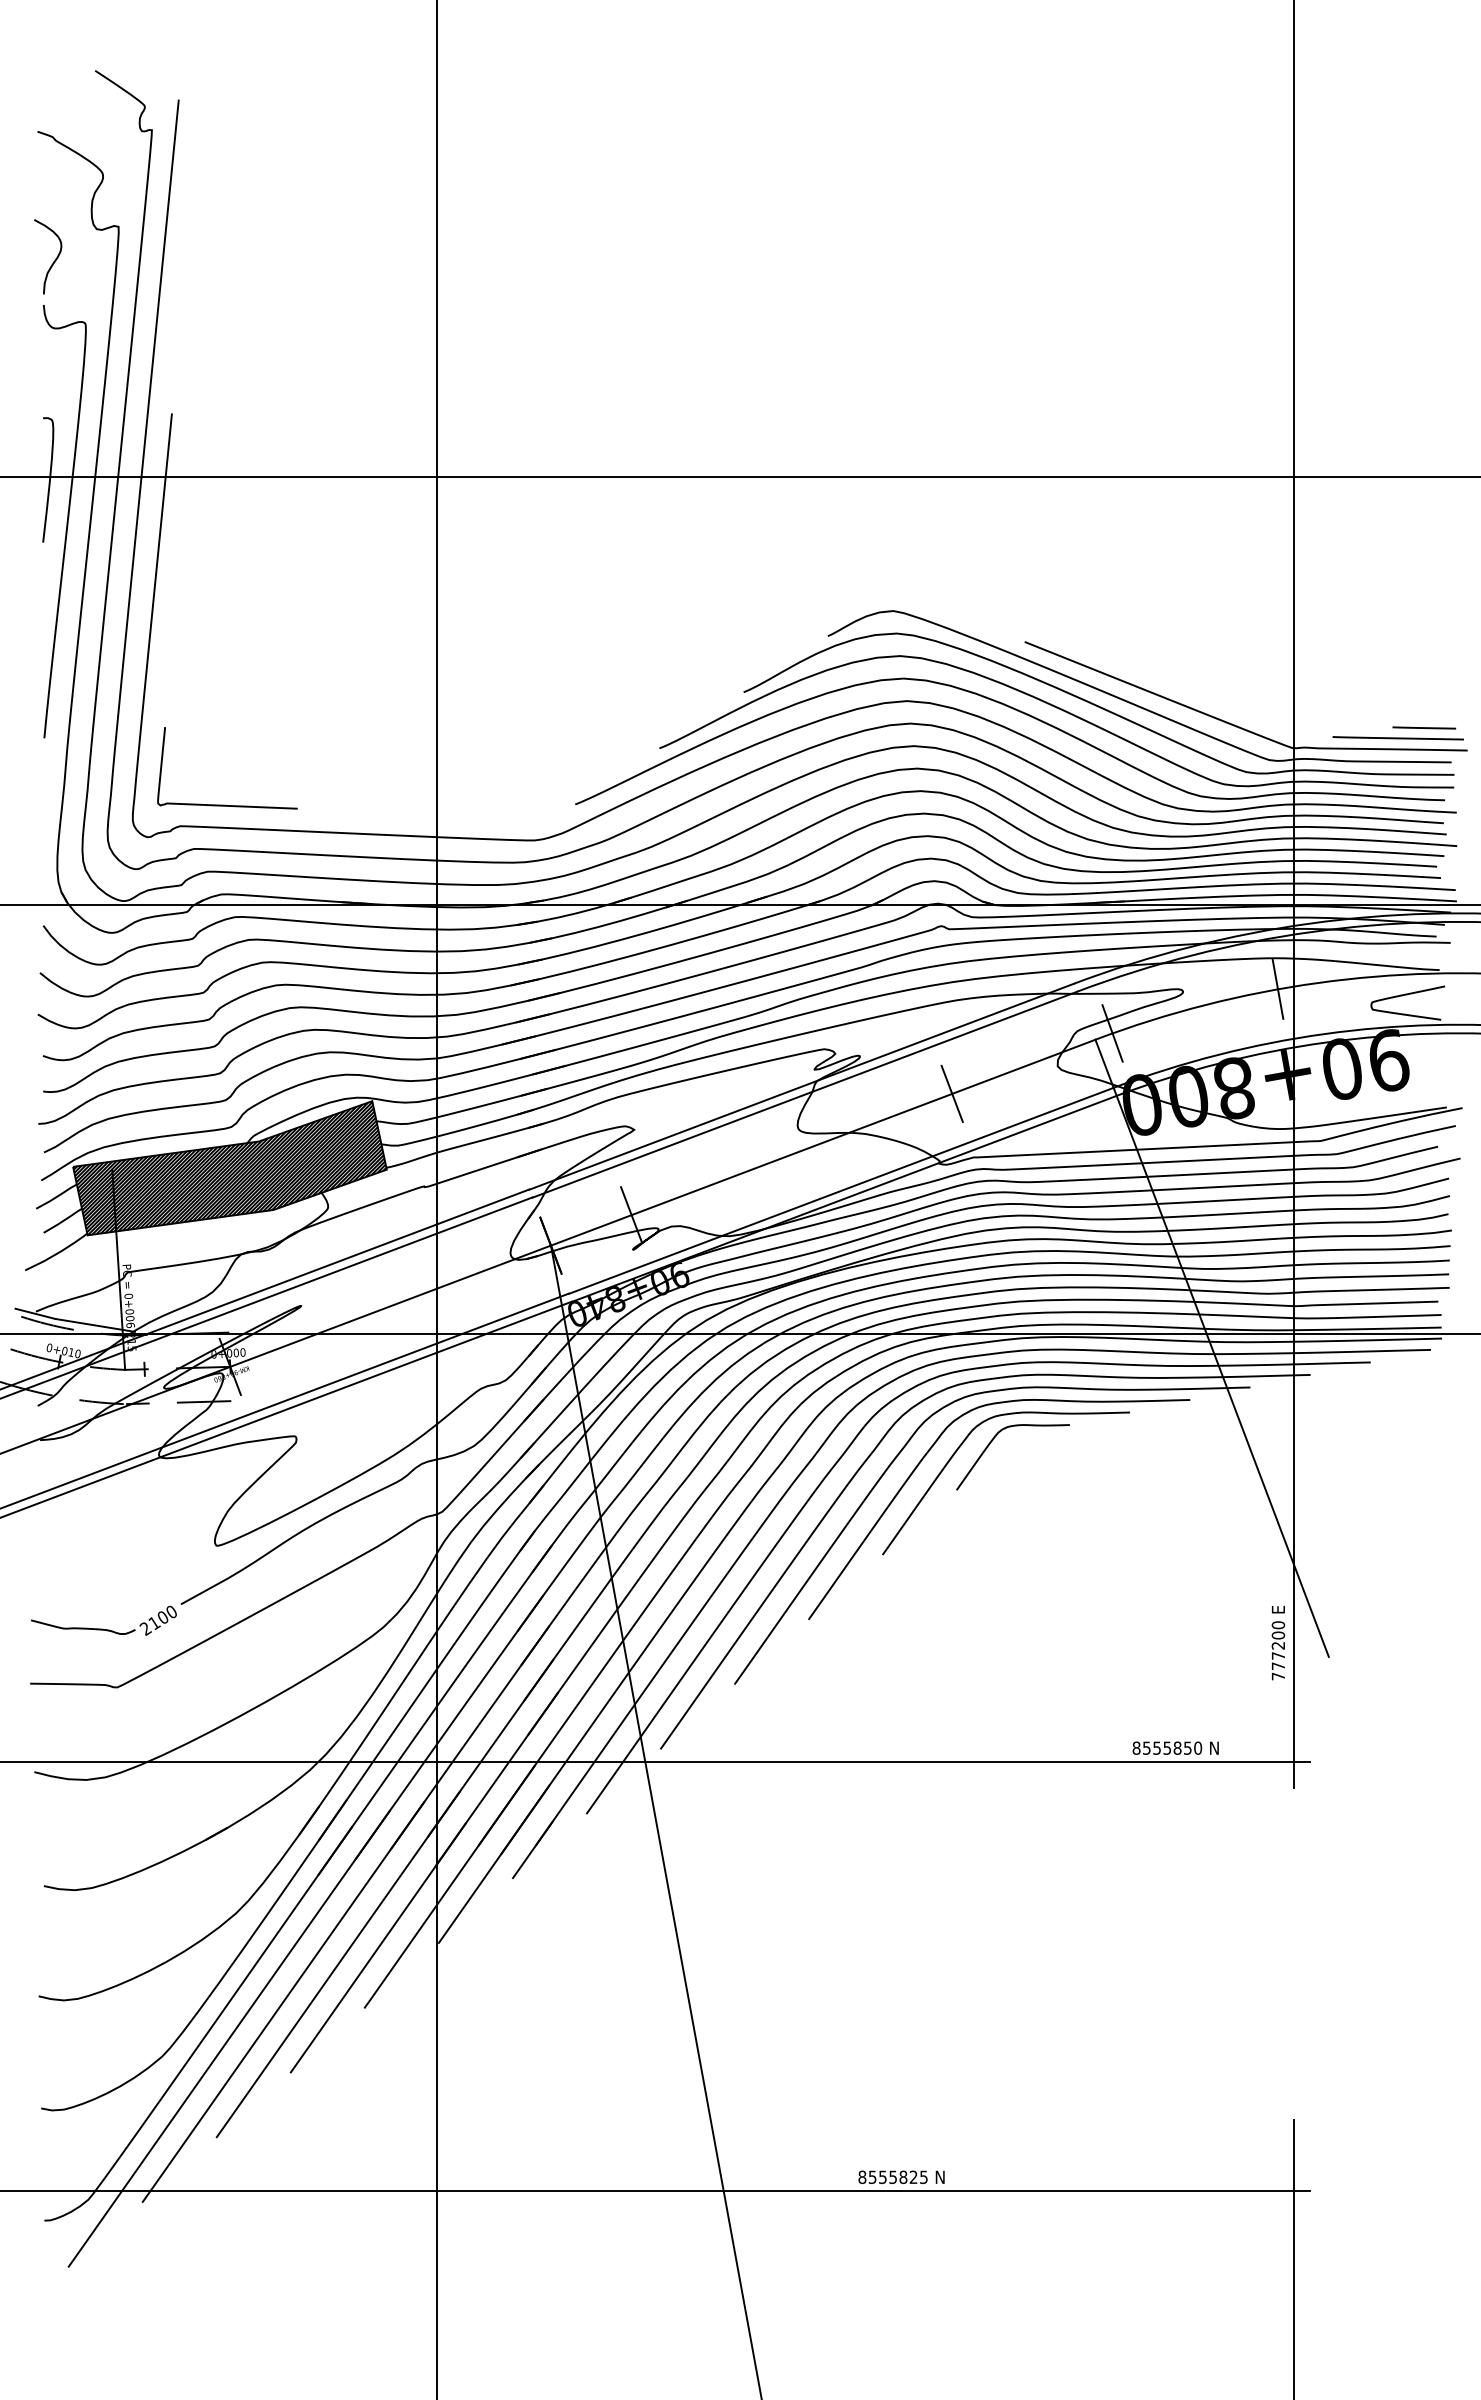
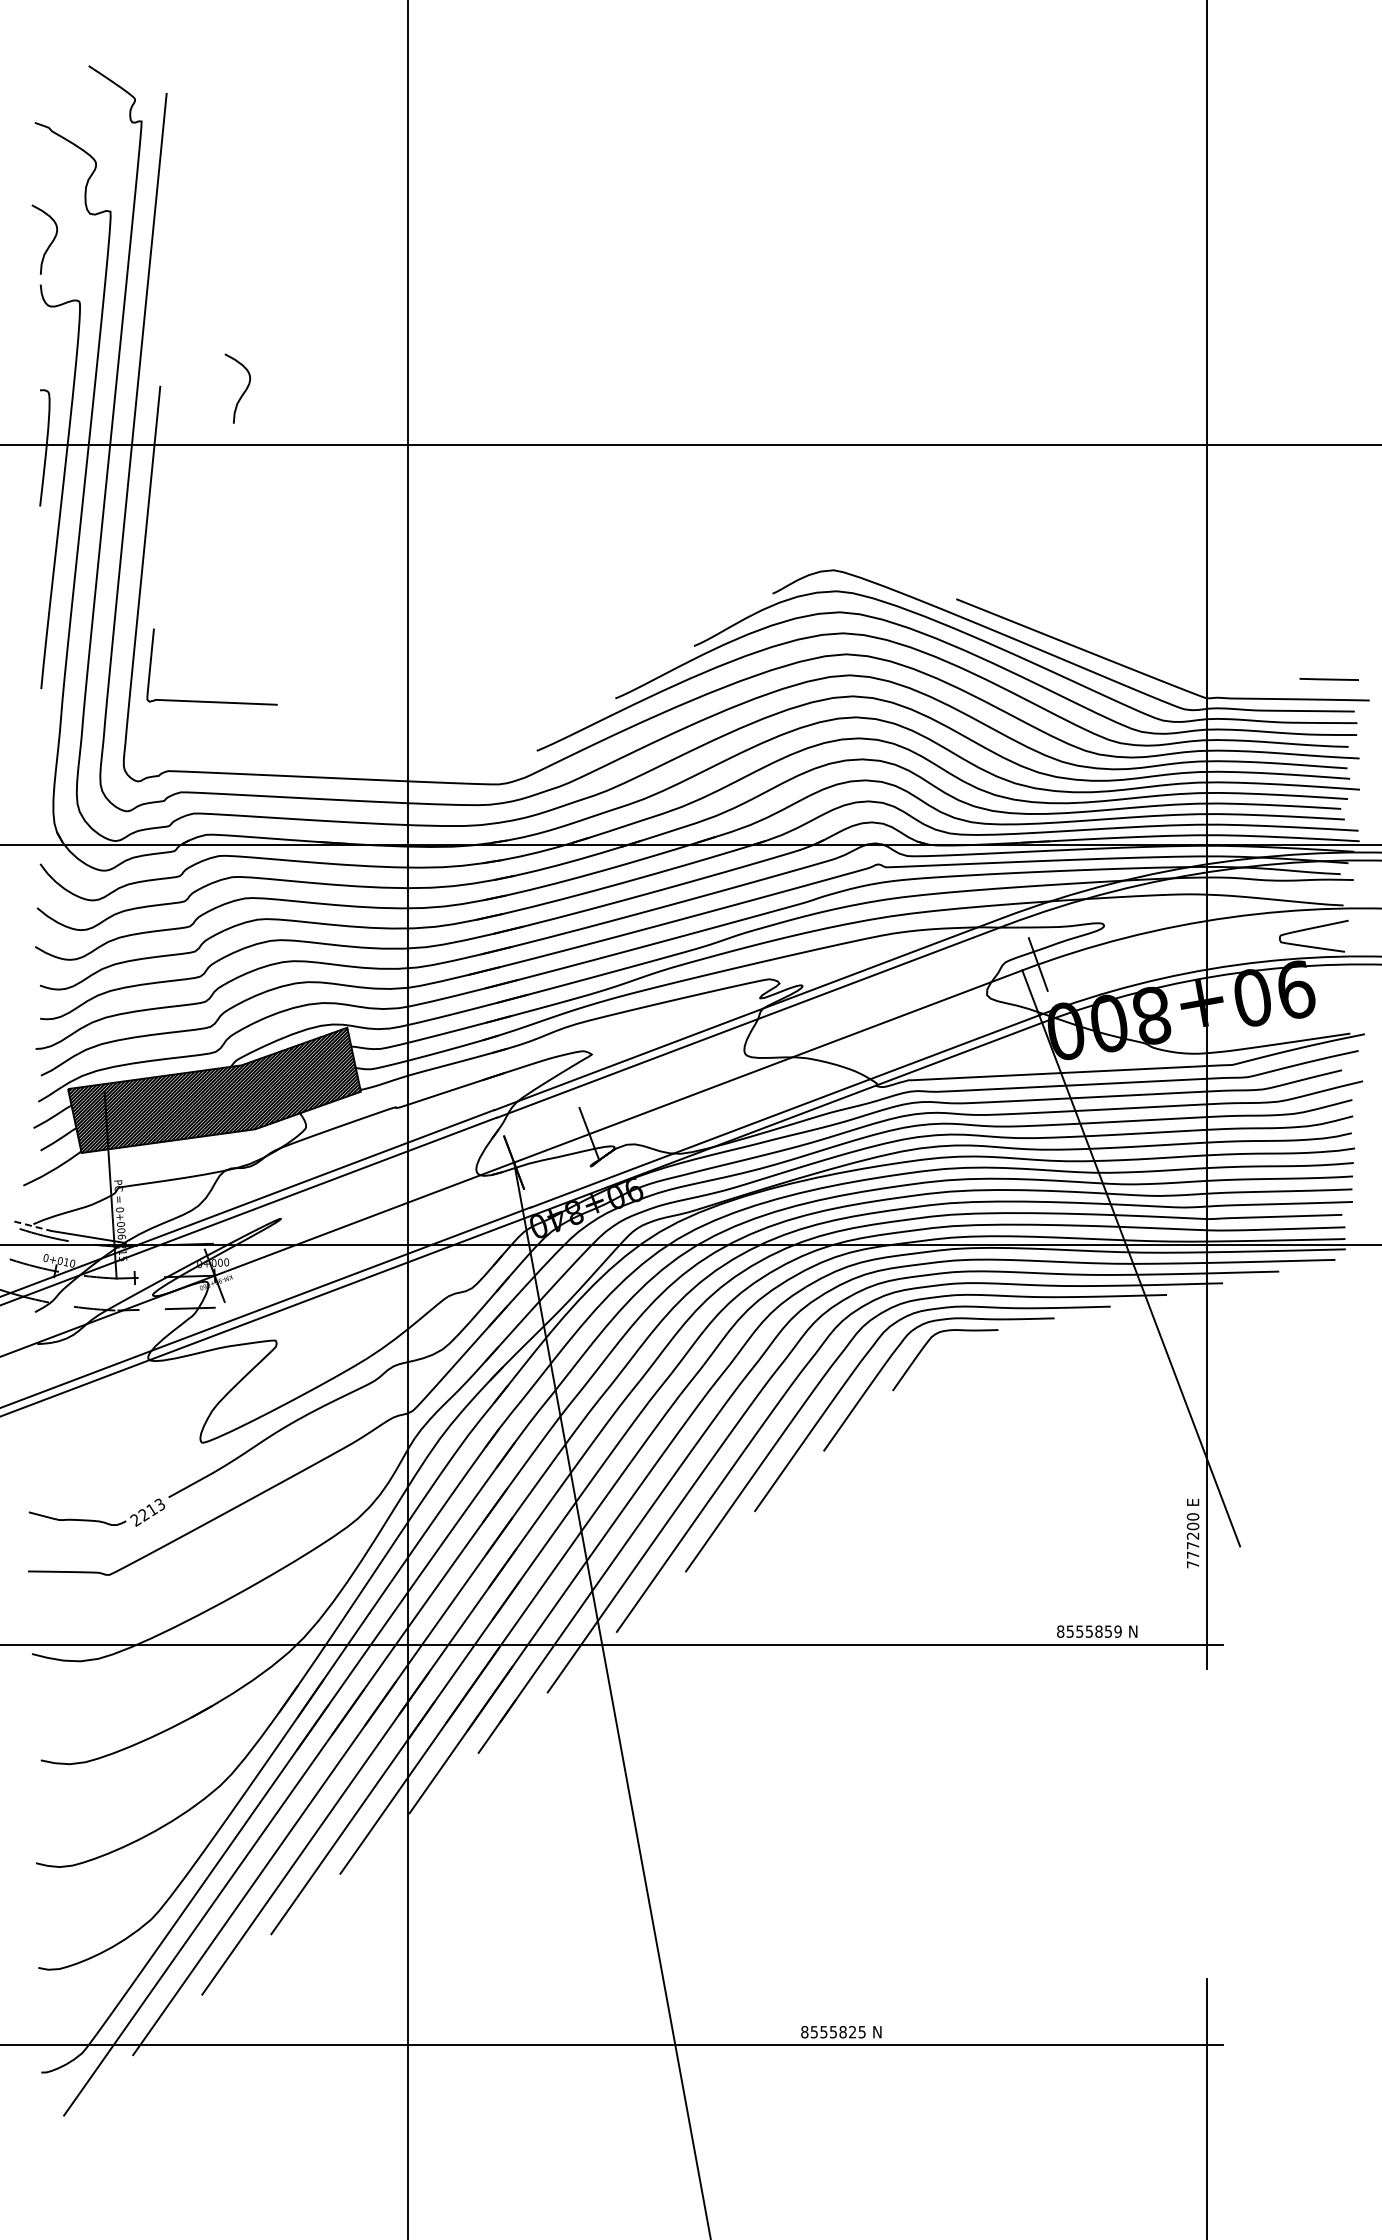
curve: (261, 419) -> (243, 391), added
line: (1397, 738) -> (1304, 689), removed
curve: (218, 804) -> (203, 700), moved
line: (1277, 988) -> (1192, 922), removed
line: (952, 1093) -> (888, 1020), removed
line: (36, 1314) -> (33, 1226), solid -> dashed
text: (162, 1617) -> (151, 1509), 2100 -> 2213
text: (1197, 1748) -> (1117, 1631), 8555850 -> 8555859

